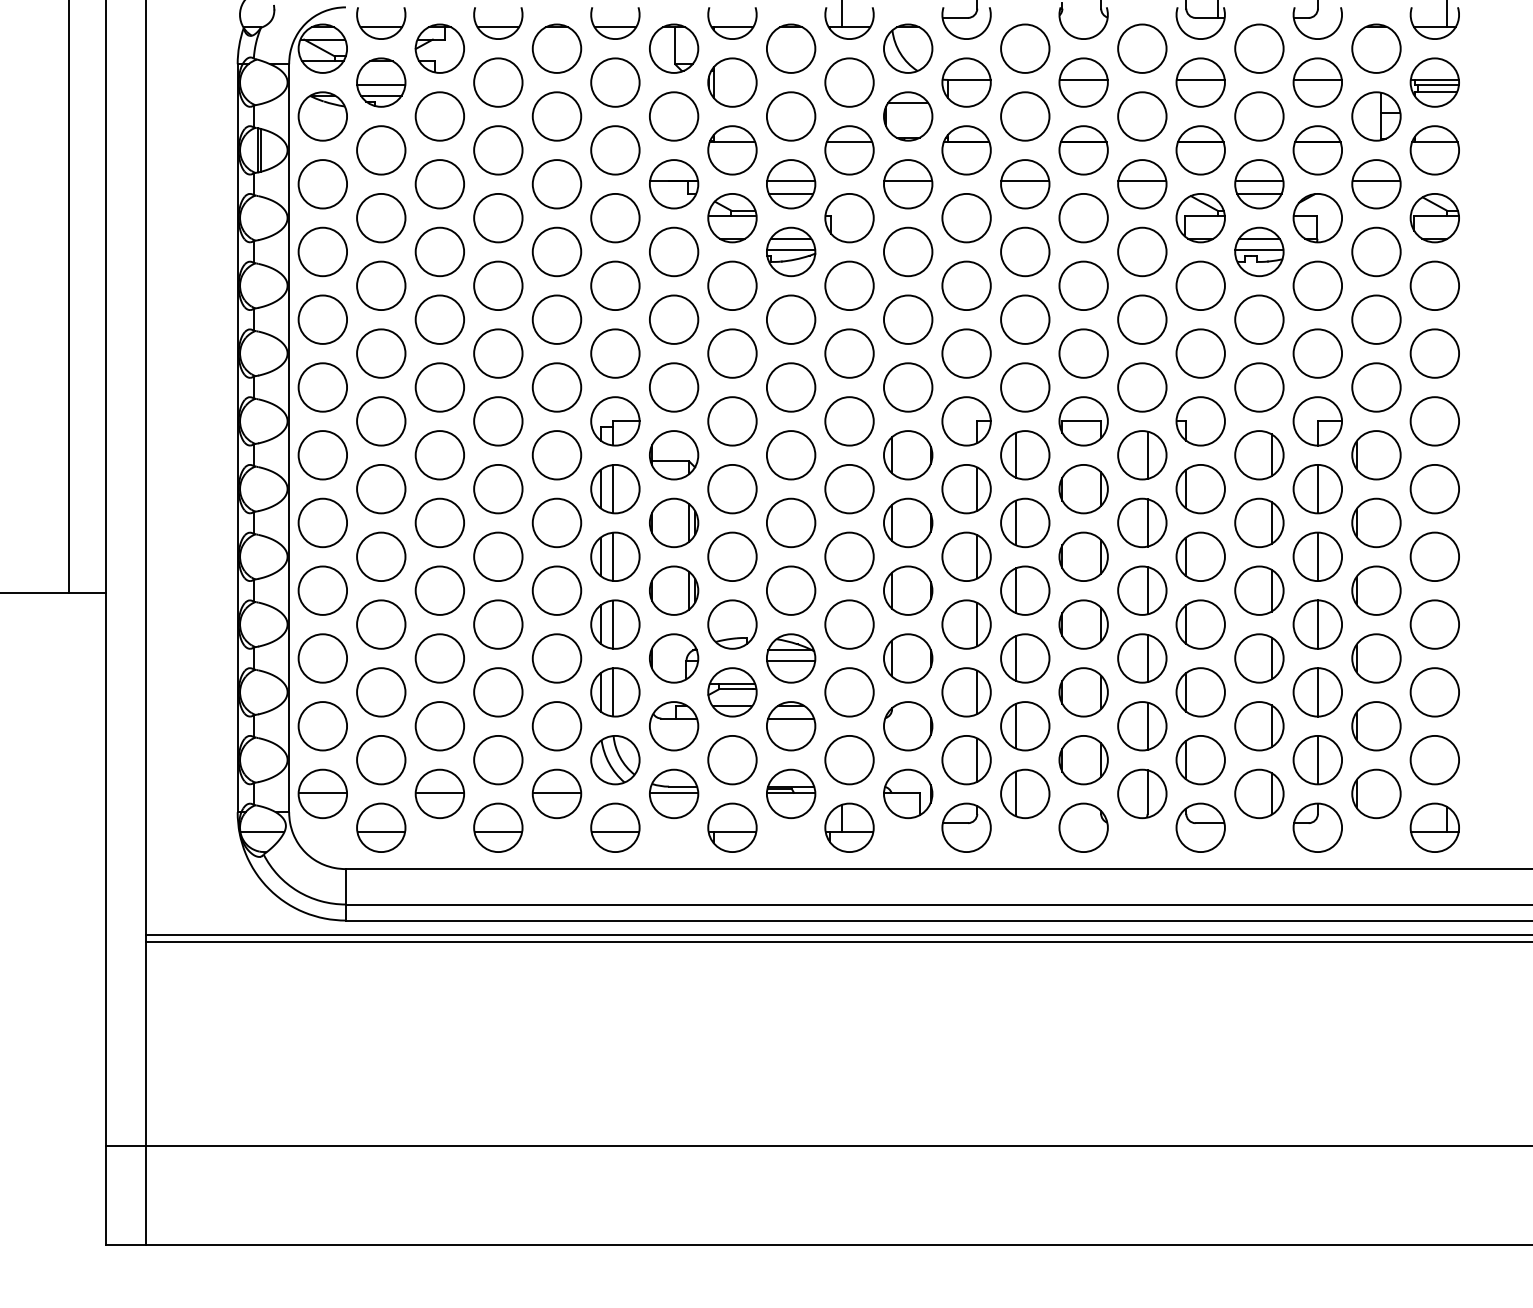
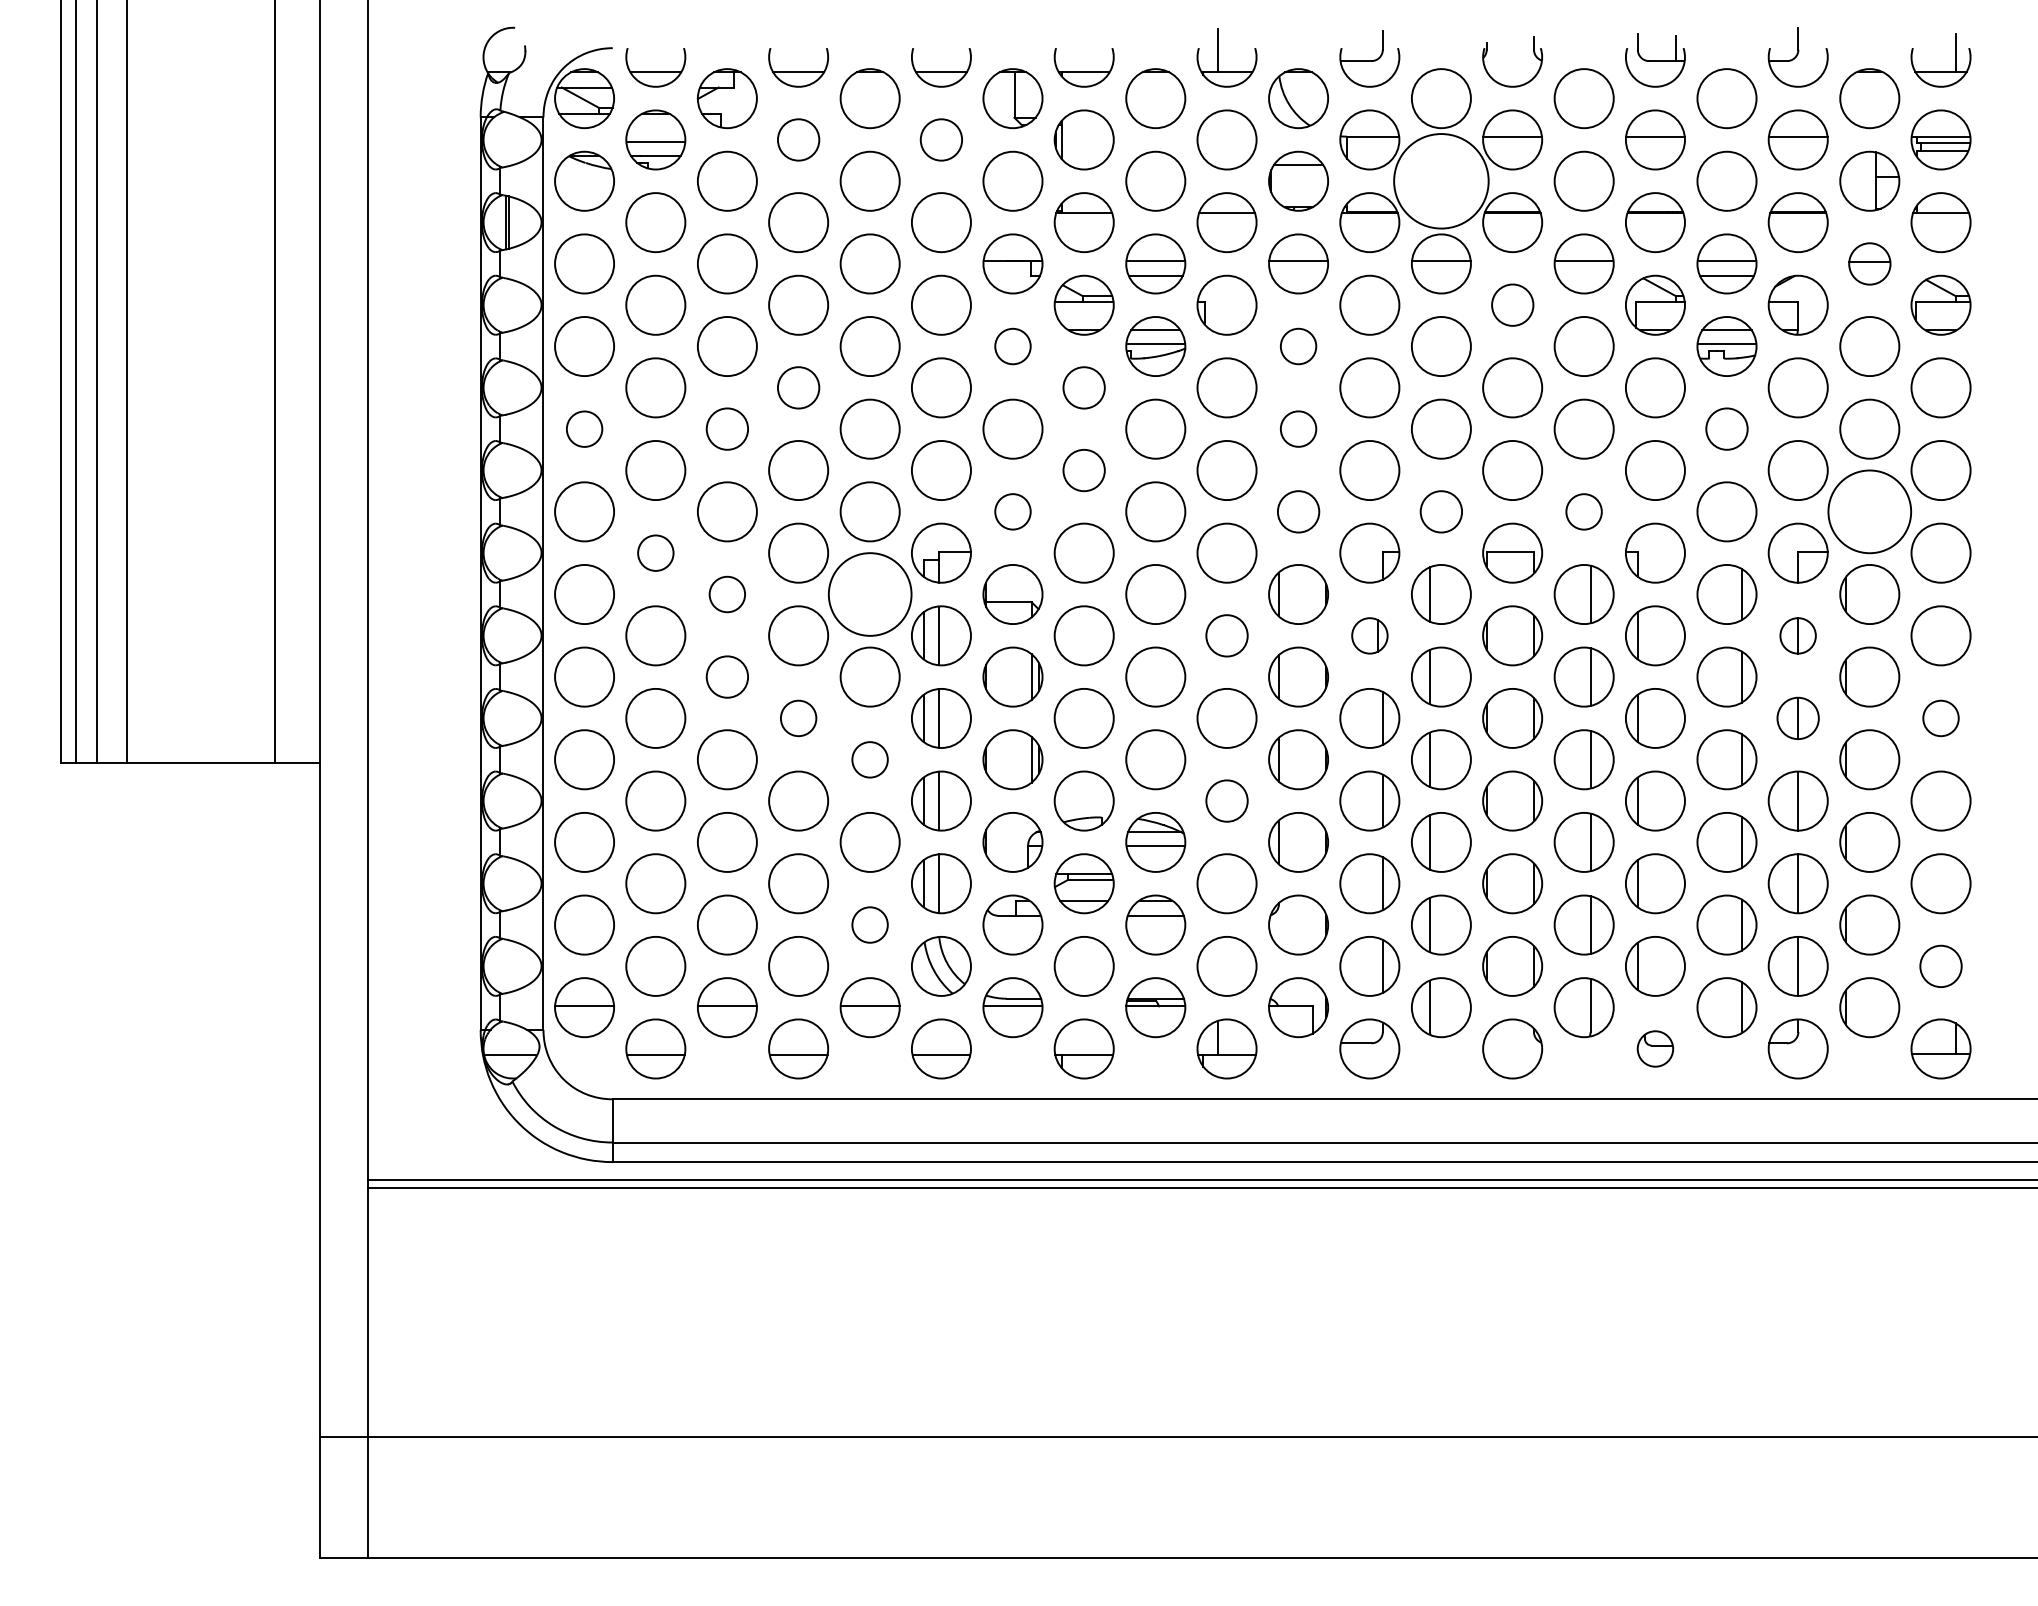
circle: (498, 82) -> (798, 139), size x0.7
circle: (615, 82) -> (941, 139), size x0.7
circle: (1024, 115) -> (1440, 180), size x1.6
part: (1376, 183) -> (1869, 263), size x0.7
circle: (1083, 217) -> (1512, 304), size x0.7
circle: (673, 251) -> (1012, 346), size x0.6
circle: (908, 251) -> (1298, 346), size x0.6
circle: (498, 285) -> (798, 387), size x0.7
circle: (731, 285) -> (1083, 387), size x0.7
circle: (322, 319) -> (584, 428), size x0.6
circle: (440, 319) -> (727, 428), size x0.7
circle: (908, 319) -> (1298, 428), size x0.6
circle: (1259, 319) -> (1726, 428), size x0.7
circle: (731, 353) -> (1083, 470), size x0.7
circle: (673, 387) -> (1012, 511), size x0.6
circle: (908, 387) -> (1298, 511), size x0.7
circle: (1024, 387) -> (1440, 511), size x0.7
circle: (1141, 387) -> (1583, 511), size x0.6
circle: (1376, 387) -> (1869, 511), size x1.4
circle: (380, 420) -> (655, 552), size x0.6
circle: (439, 455) -> (726, 594), size x0.6
circle: (556, 455) -> (869, 594), size x1.4
circle: (849, 488) -> (1226, 635), size x0.7
part: (966, 488) -> (1369, 635), size x0.6
part: (1317, 488) -> (1797, 635), size x0.6
circle: (440, 522) -> (727, 676), size x0.7
circle: (498, 556) -> (798, 717), size x0.6
part: (1317, 556) -> (1797, 718), size x0.7
circle: (1434, 556) -> (1940, 718), size x0.6
circle: (556, 590) -> (869, 759), size x0.6
circle: (849, 624) -> (1226, 800), size x0.7
circle: (556, 725) -> (869, 924), size x0.6
circle: (1434, 760) -> (1940, 966), size x0.7
part: (1200, 827) -> (1655, 1048), size x0.6

